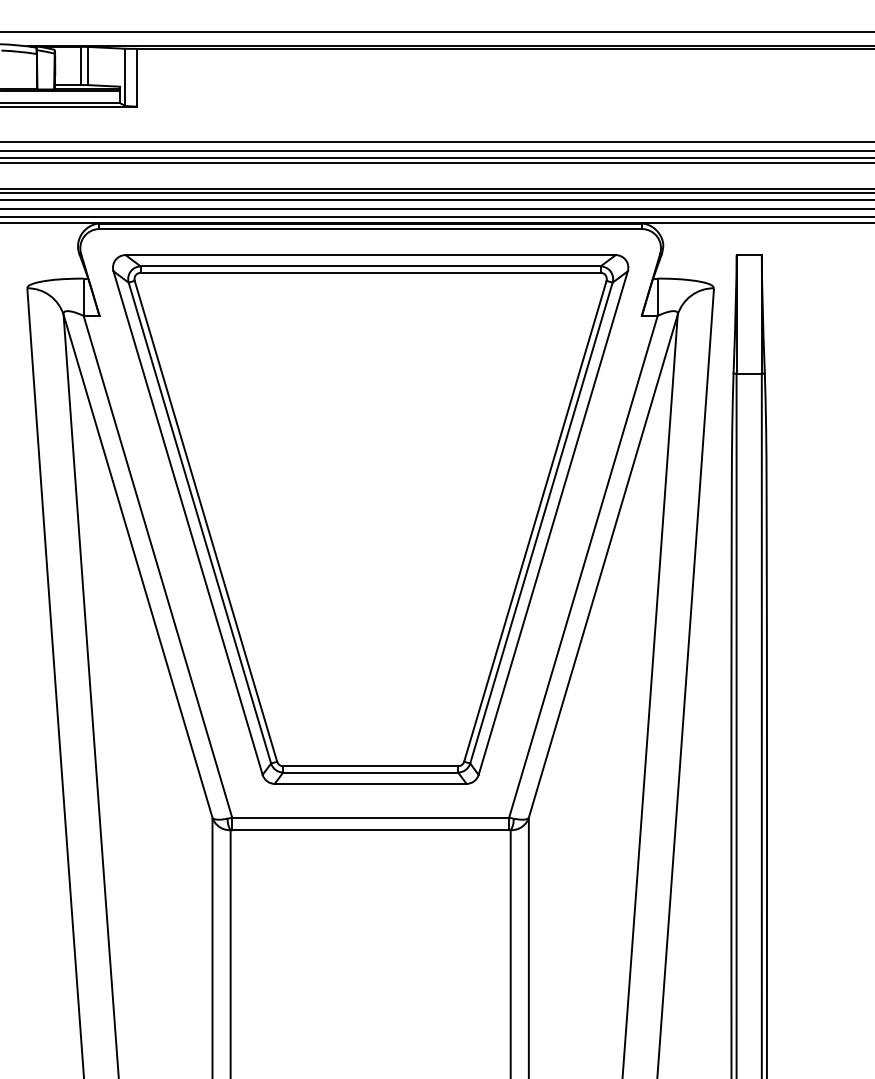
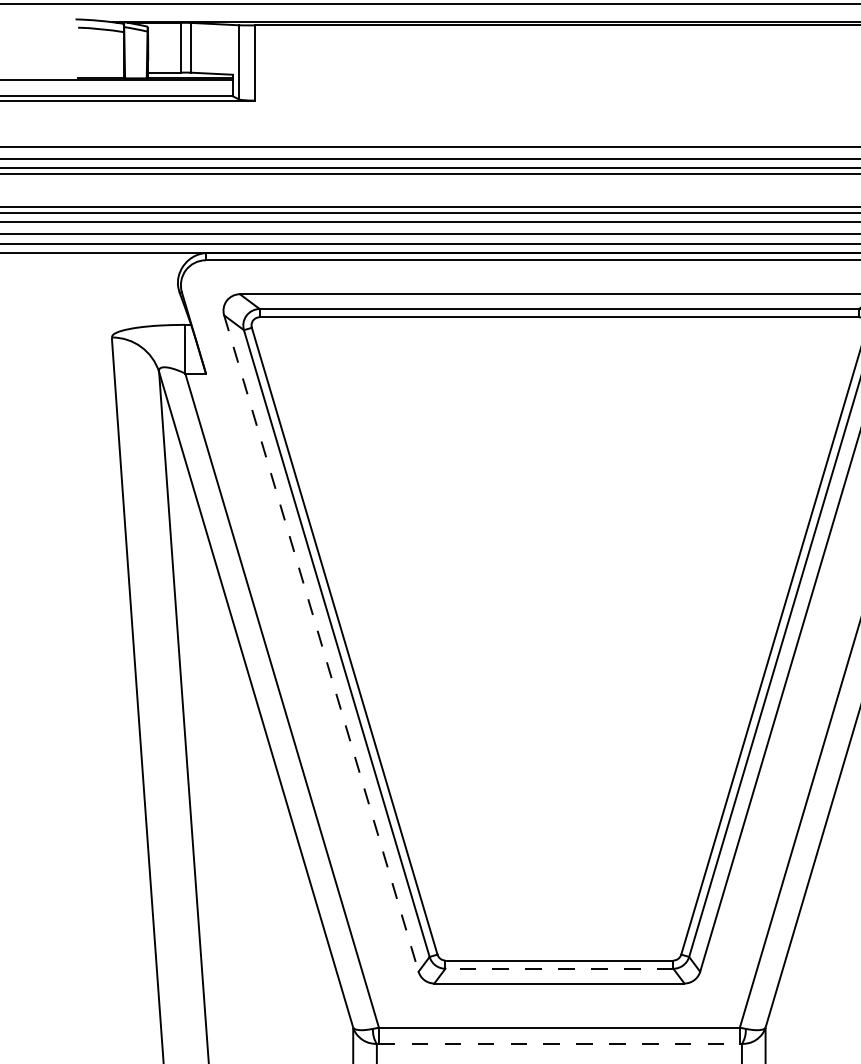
line: (188, 523) -> (321, 644), solid -> dashed
line: (370, 772) -> (559, 968), solid -> dashed
line: (371, 830) -> (560, 1044), solid -> dashed

